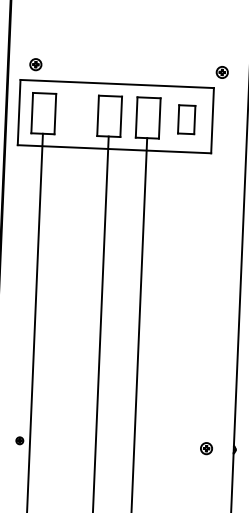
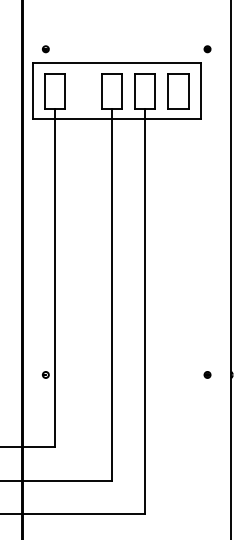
part: (35, 65) -> (45, 49), size x0.62
part: (222, 72) -> (207, 49), size x0.62
part: (186, 119) -> (178, 91), size x1.43
part: (206, 448) -> (207, 374), size x0.62

